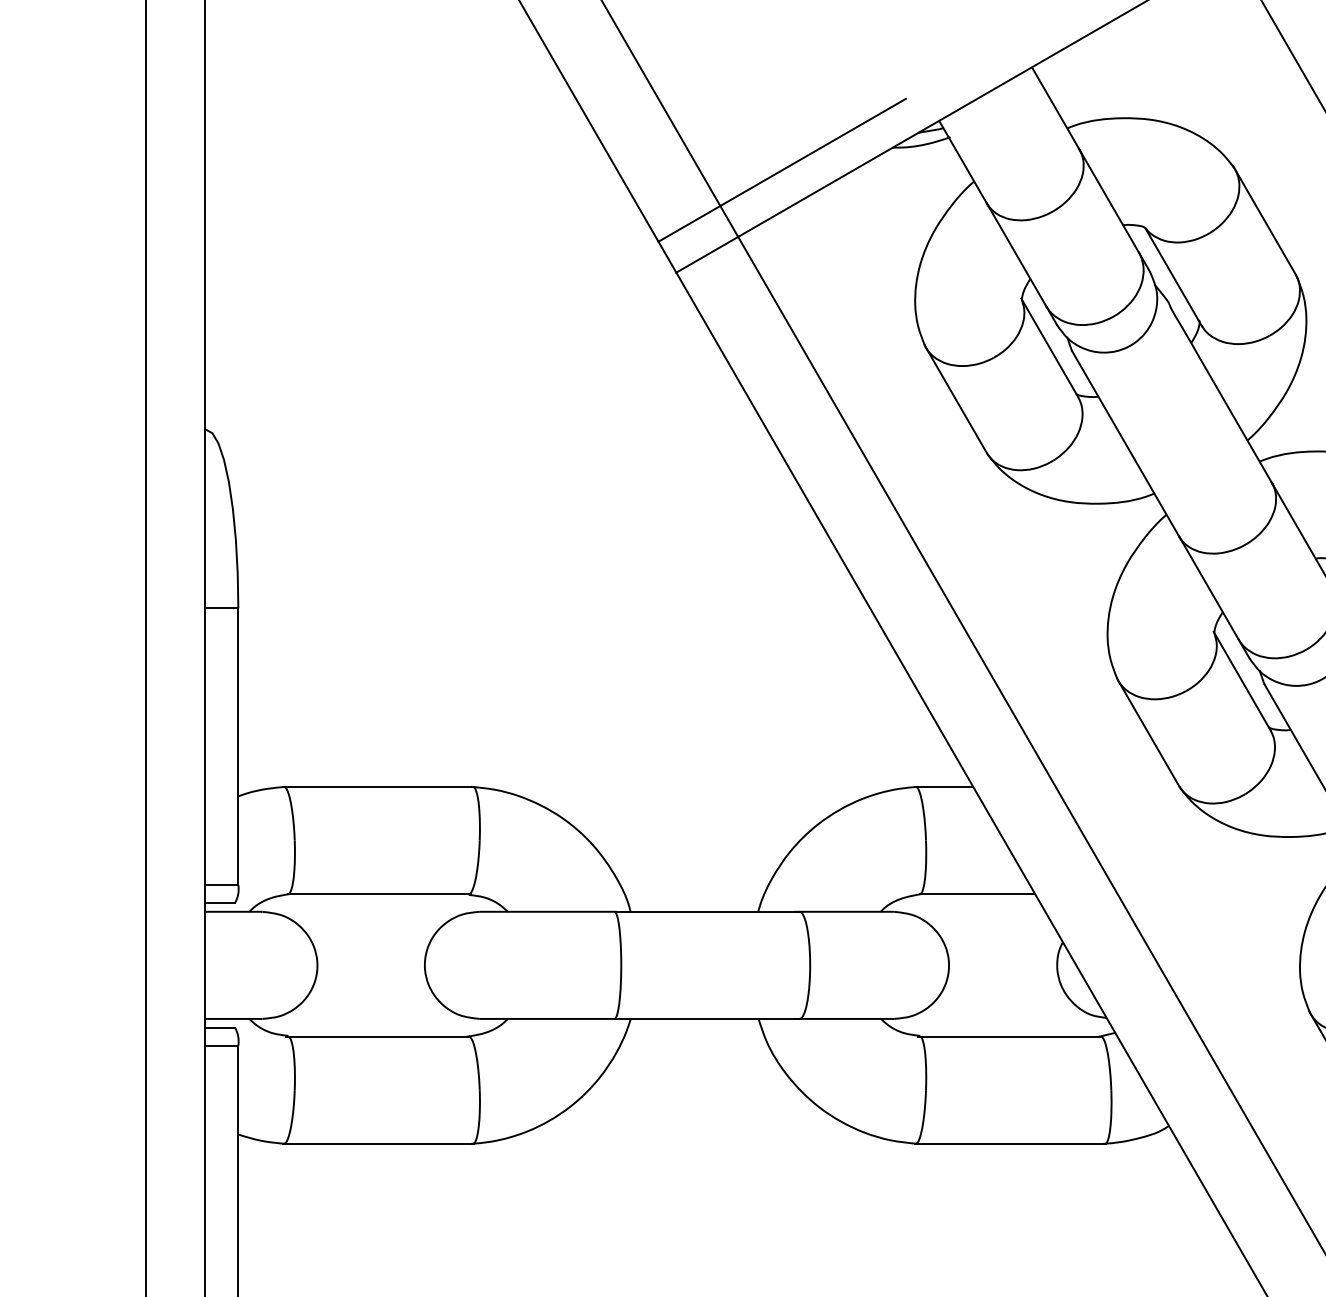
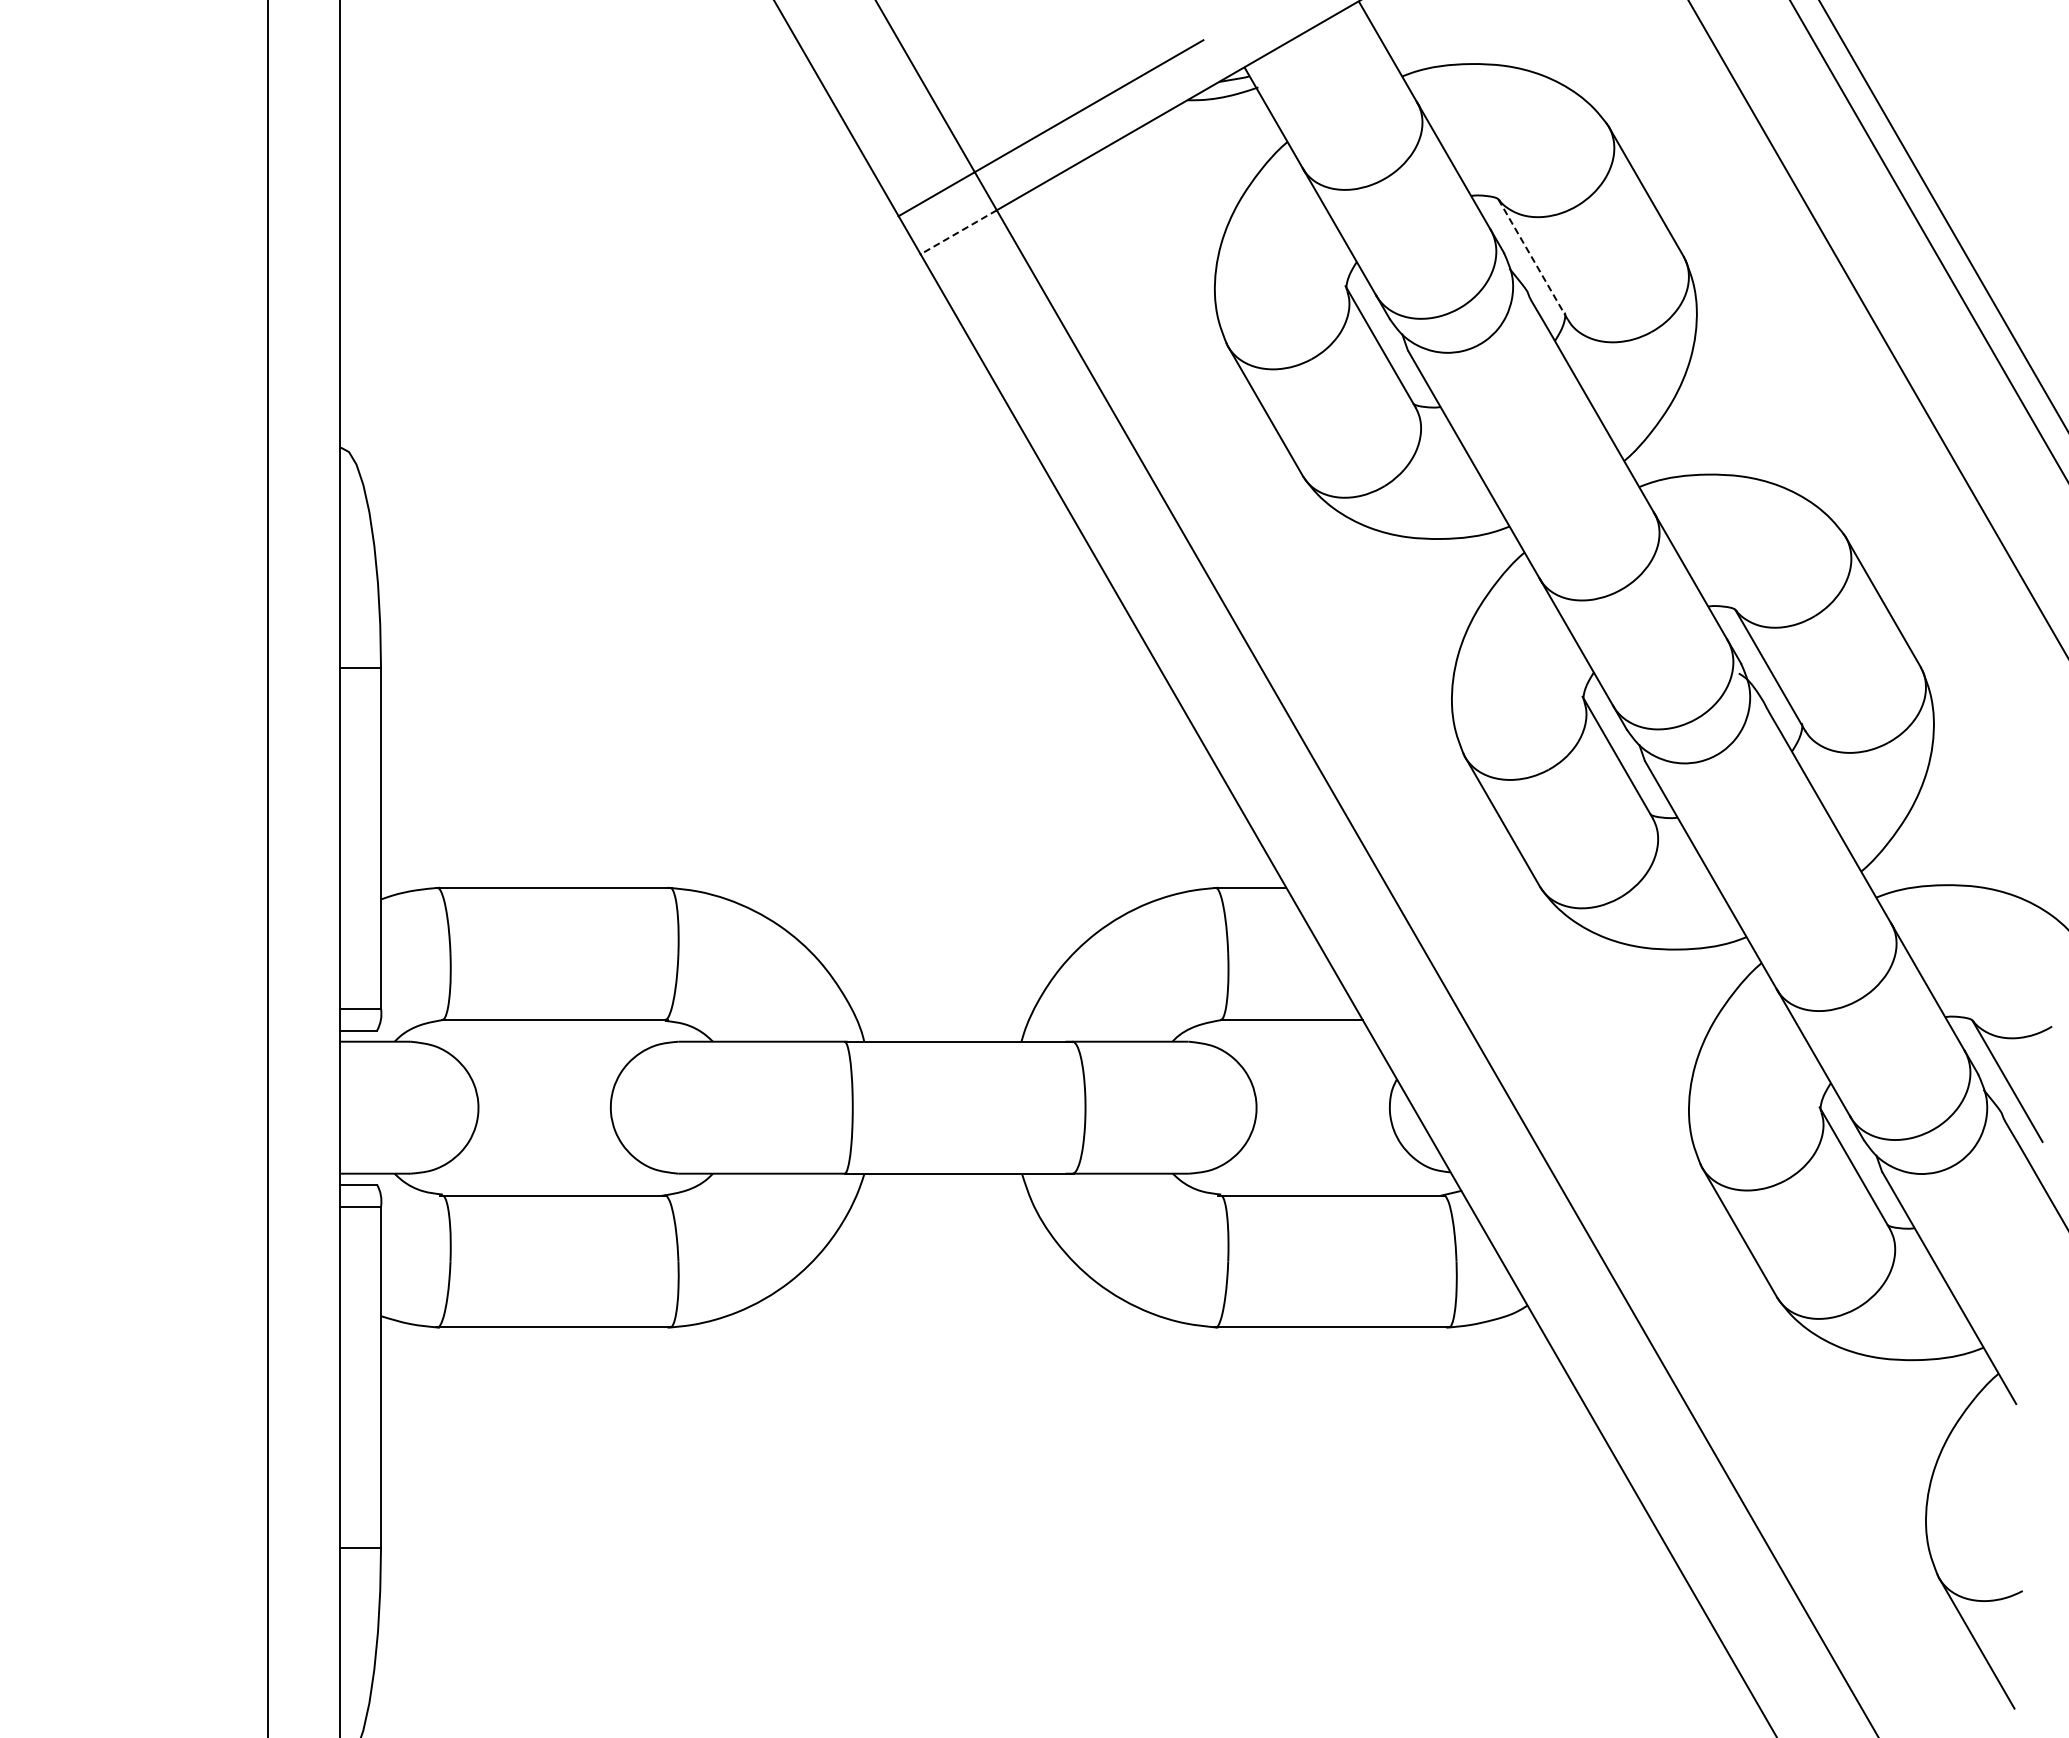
line: (707, 254) -> (958, 232), solid -> dashed
line: (1173, 277) -> (1533, 260), solid -> dashed

